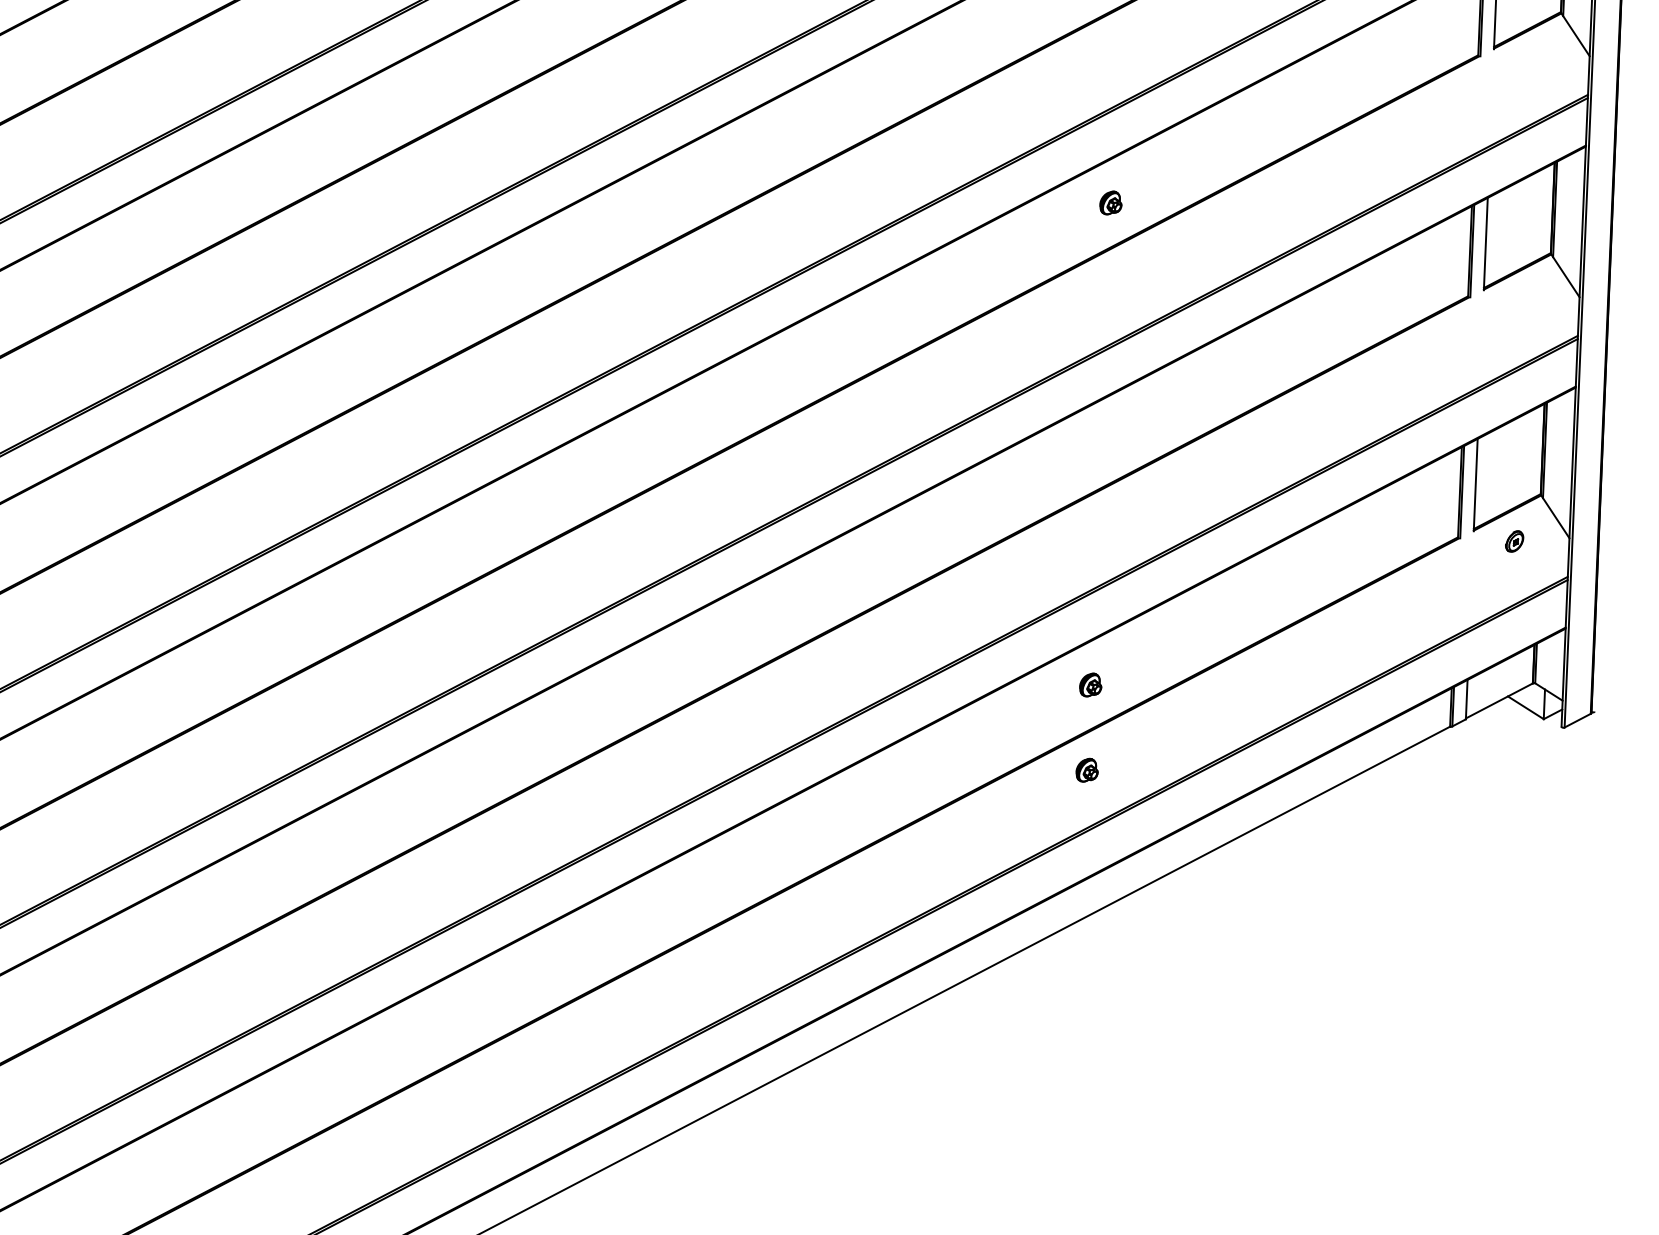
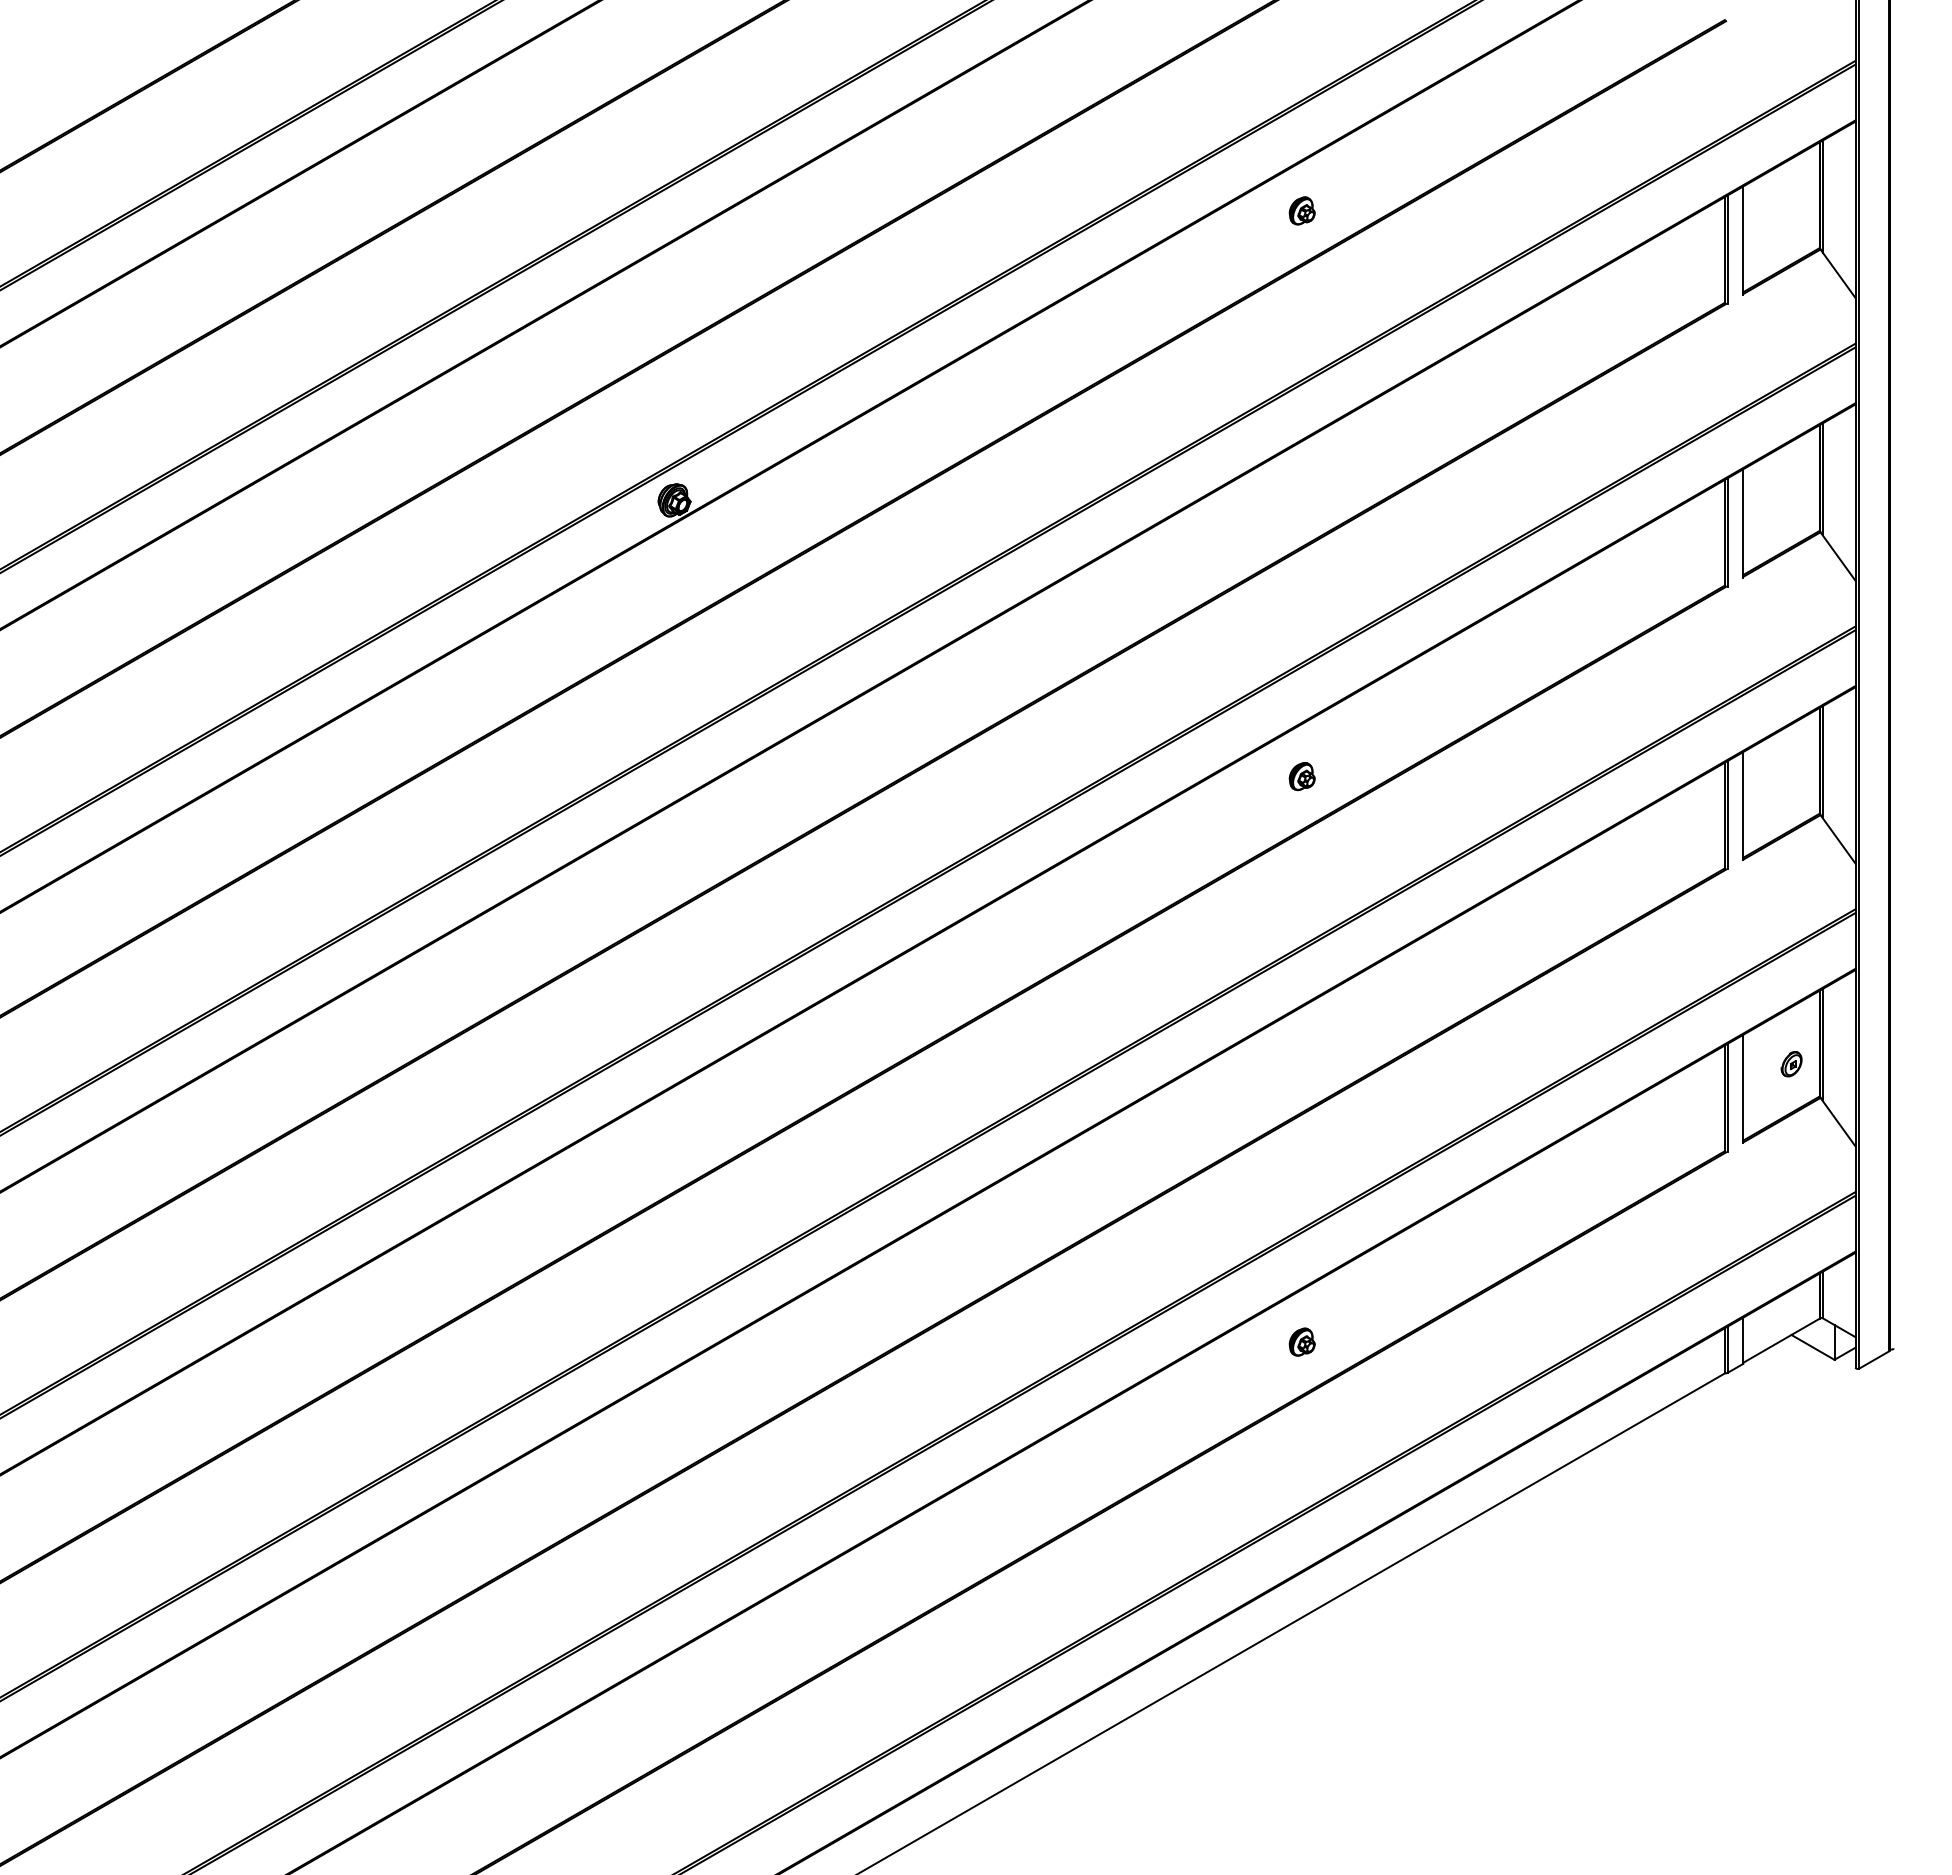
part: (1514, 541) -> (1791, 1064), moved
part: (1086, 769) -> (1301, 1441), removed

